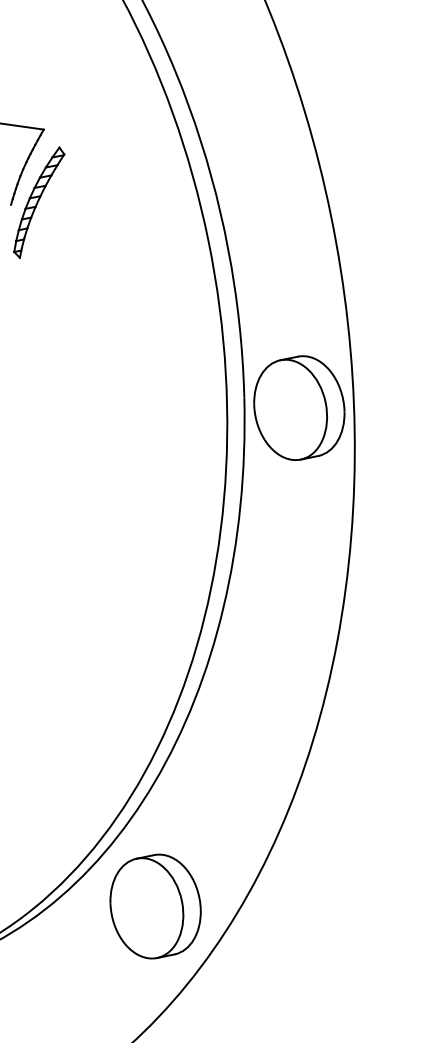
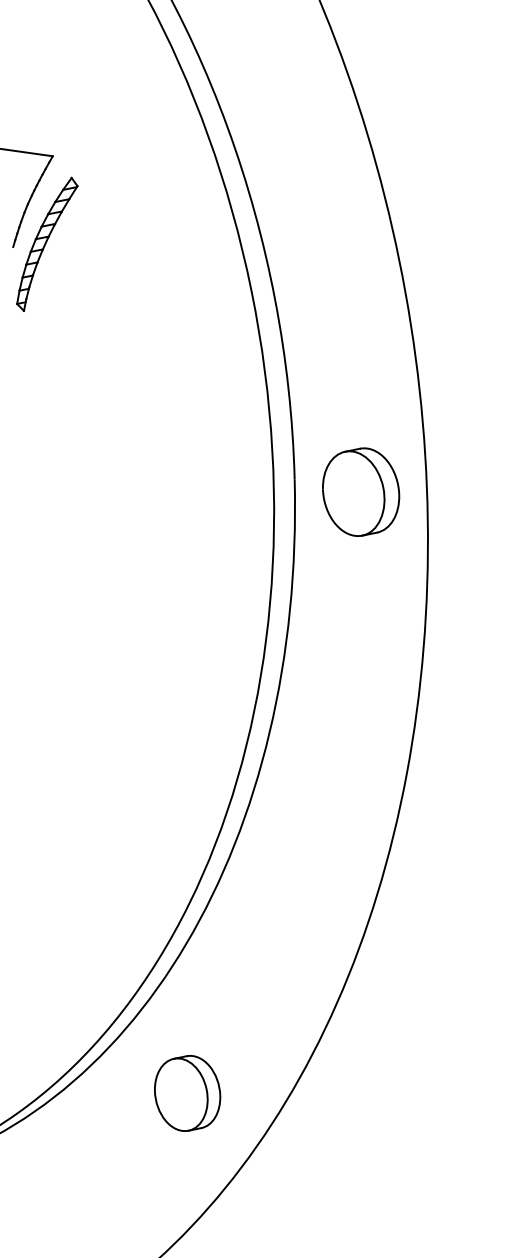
part: (299, 407) -> (361, 491), size x0.7
part: (155, 906) -> (187, 1093), size x0.6

